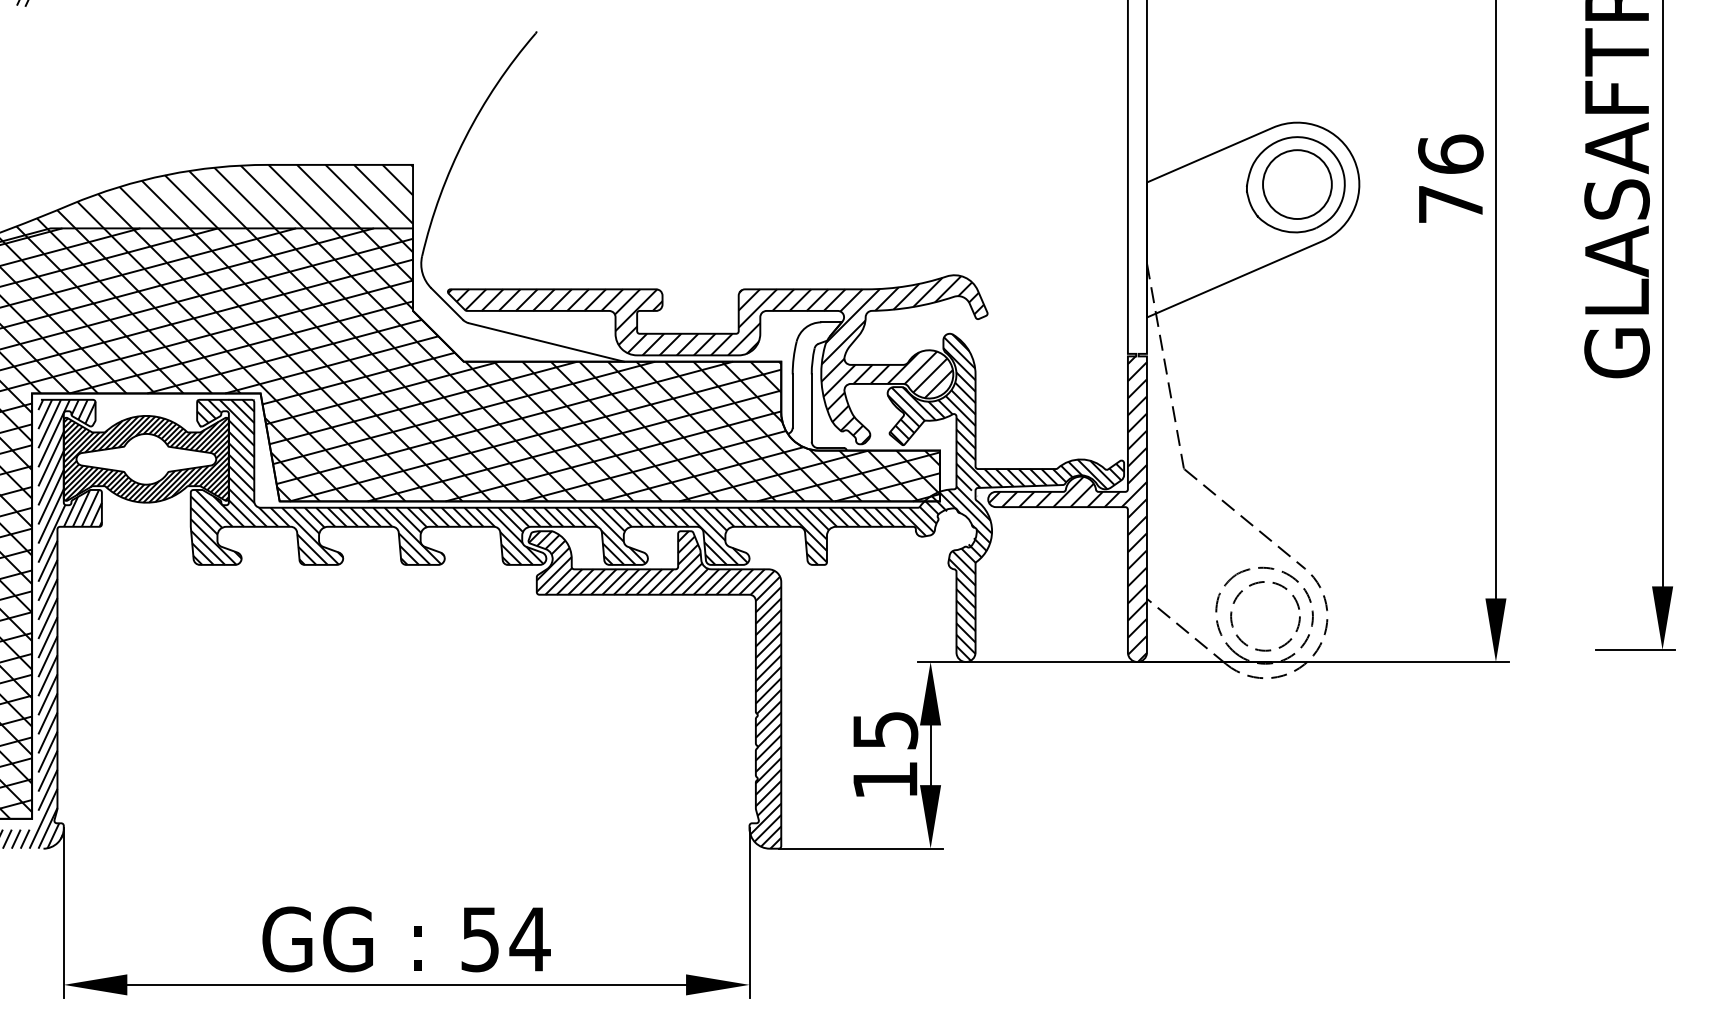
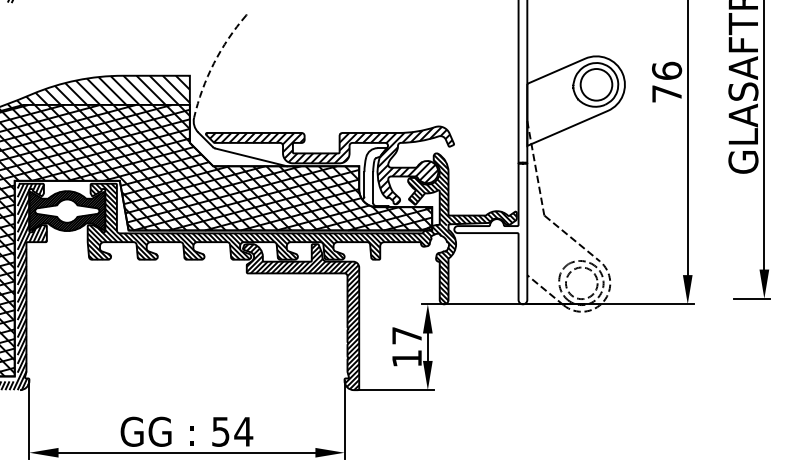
arc: (464, 138) -> (213, 63), solid -> dashed
hatch: (1066, 507) -> (490, 233), removed
text: (886, 729) -> (407, 335), 15 -> 17

